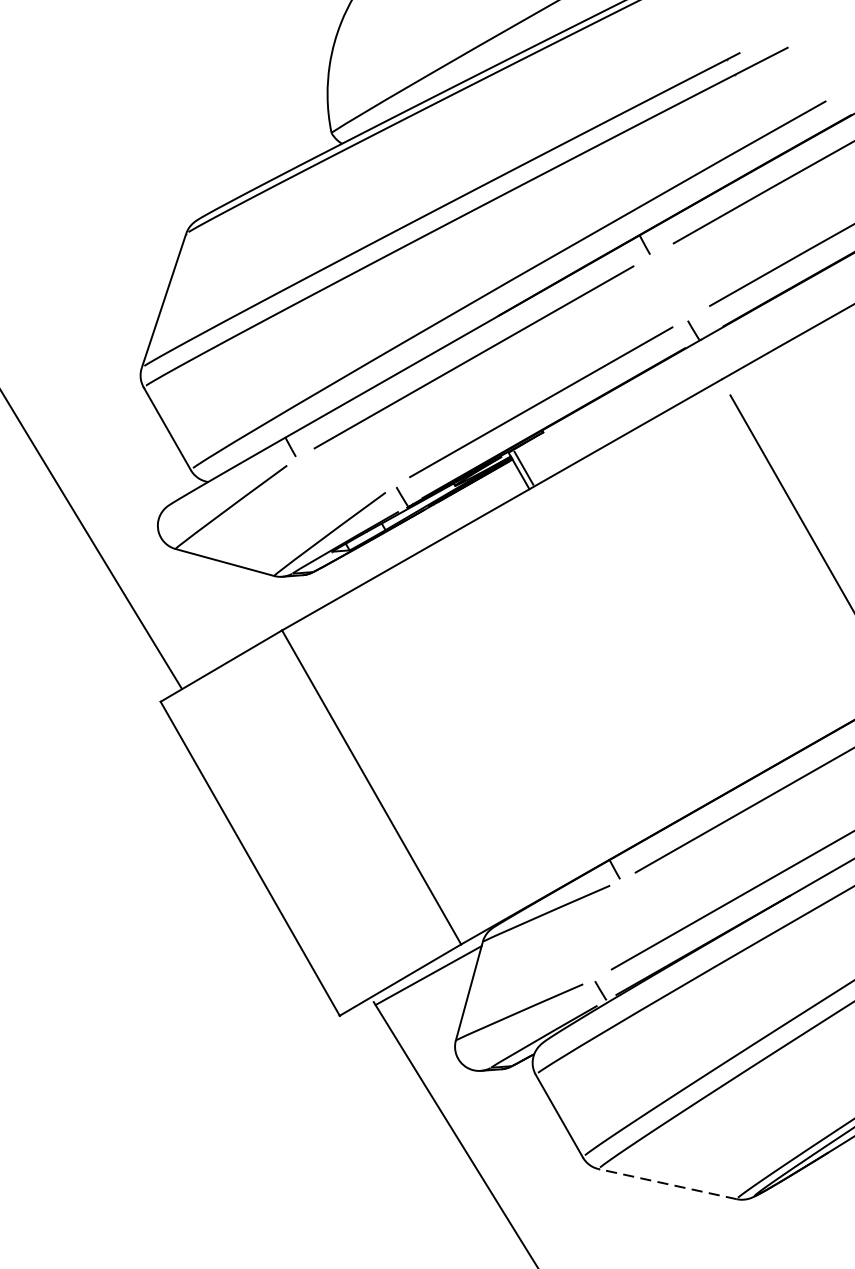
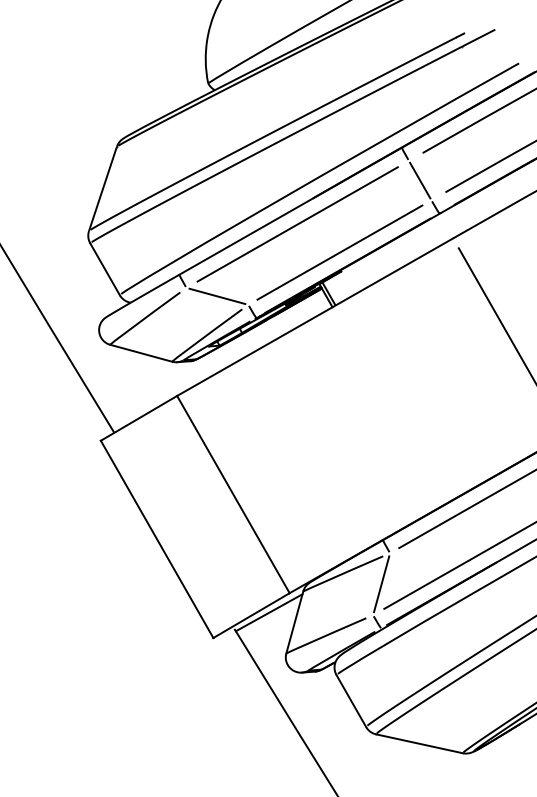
line: (669, 287) -> (420, 180), added
line: (346, 472) -> (217, 296), added
line: (607, 930) -> (381, 584), added
line: (666, 1183) -> (418, 743), dashed -> solid

